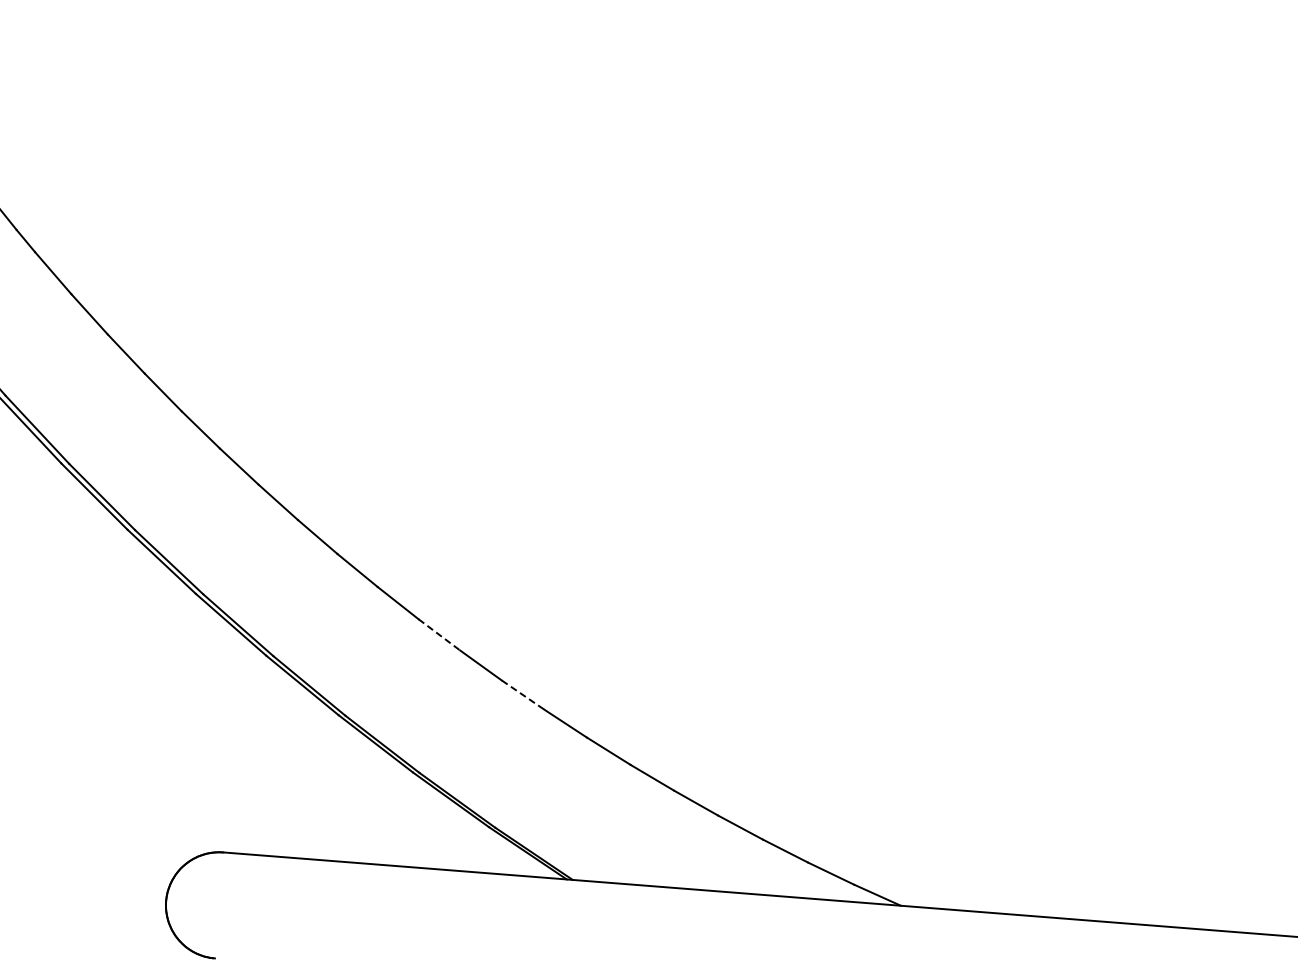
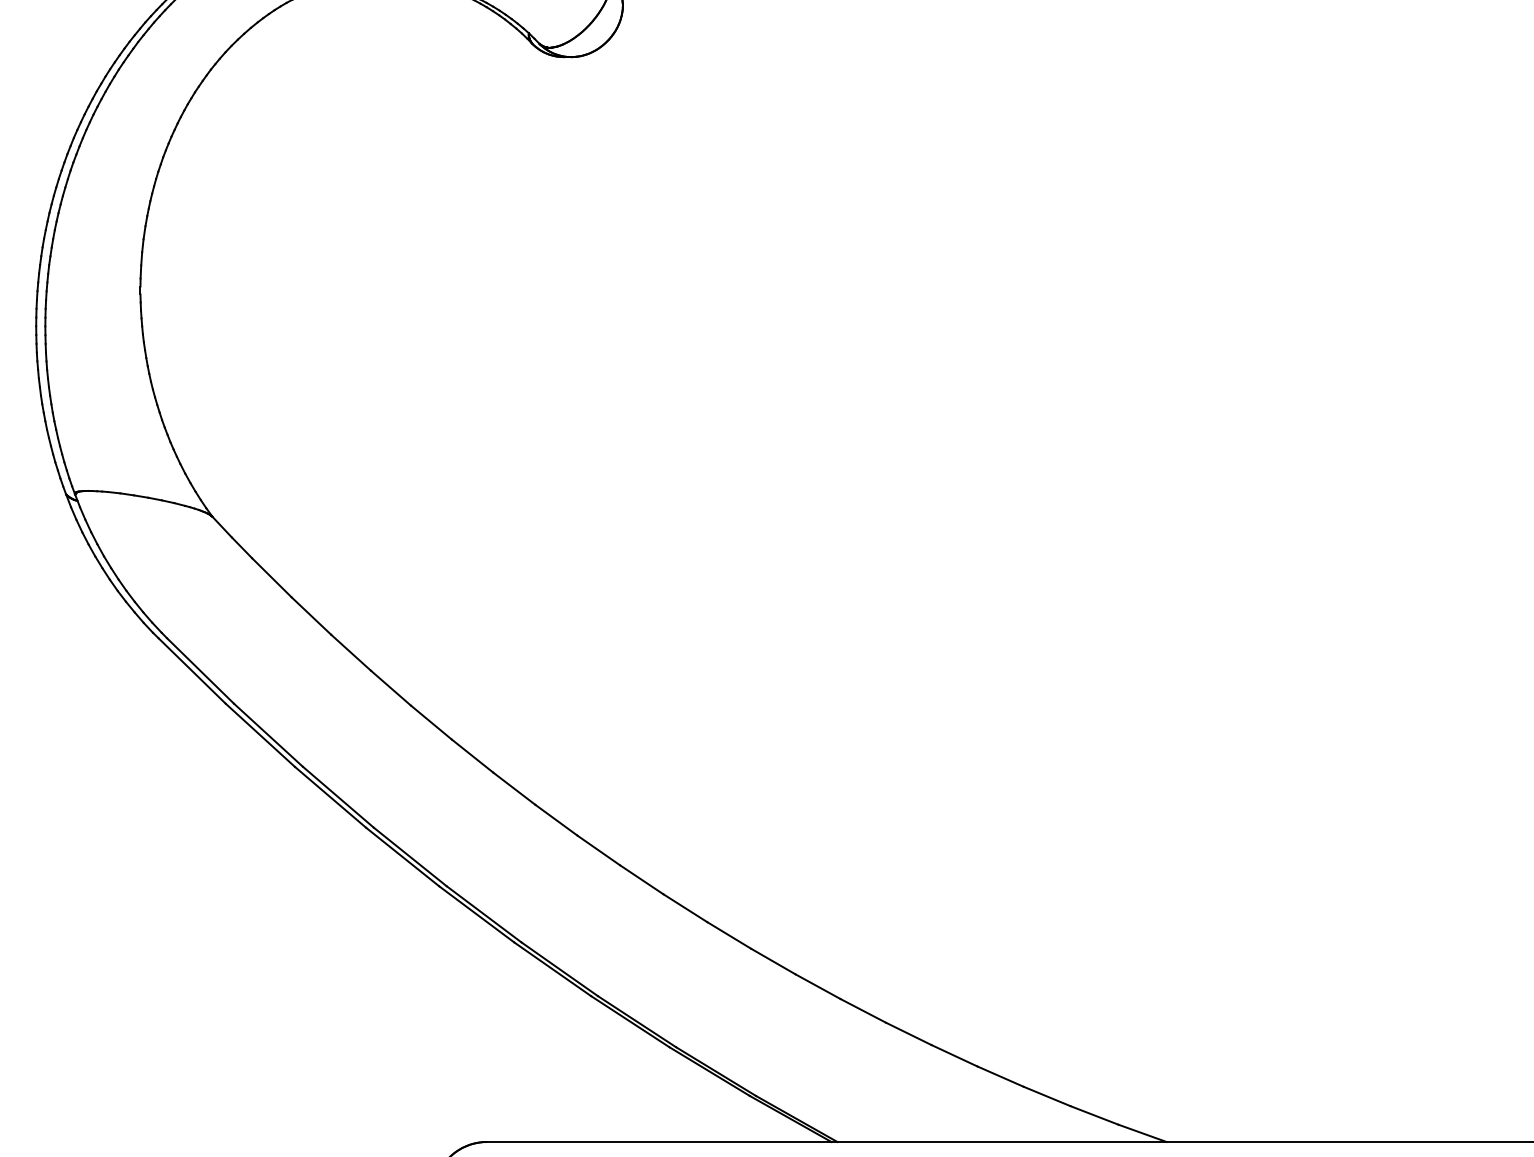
line: (439, 635) -> (685, 908), dashed -> solid
line: (523, 694) -> (773, 961), dashed -> solid

